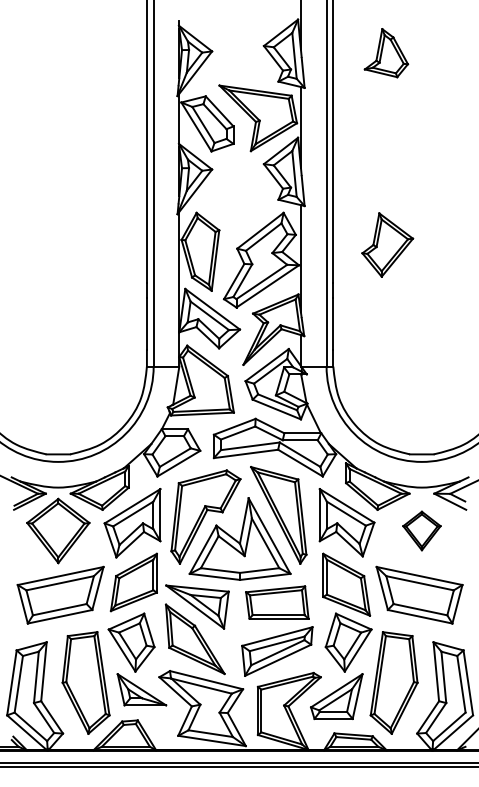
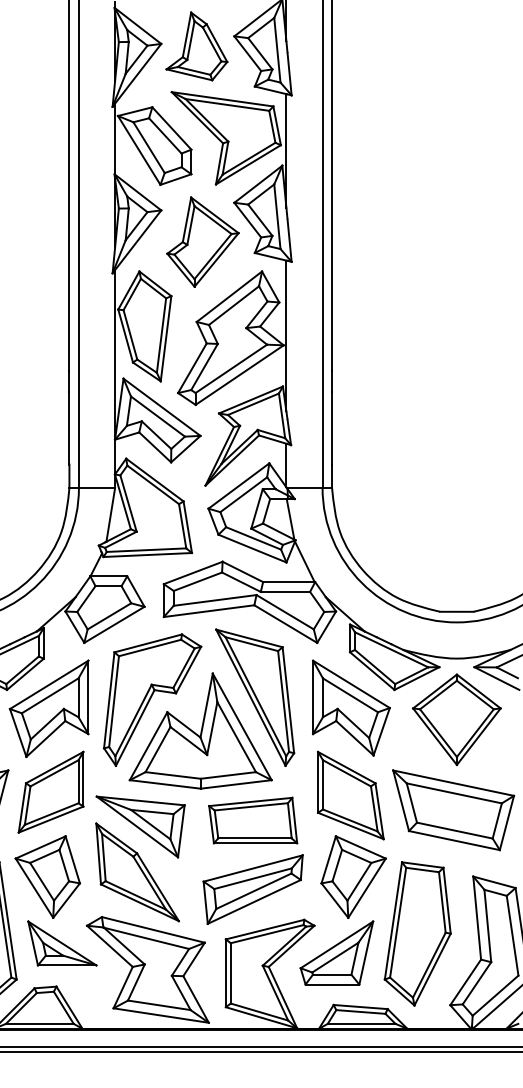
part: (386, 53) -> (197, 46), moved
part: (387, 244) -> (202, 241), moved
part: (421, 530) -> (456, 719), size x1.67

